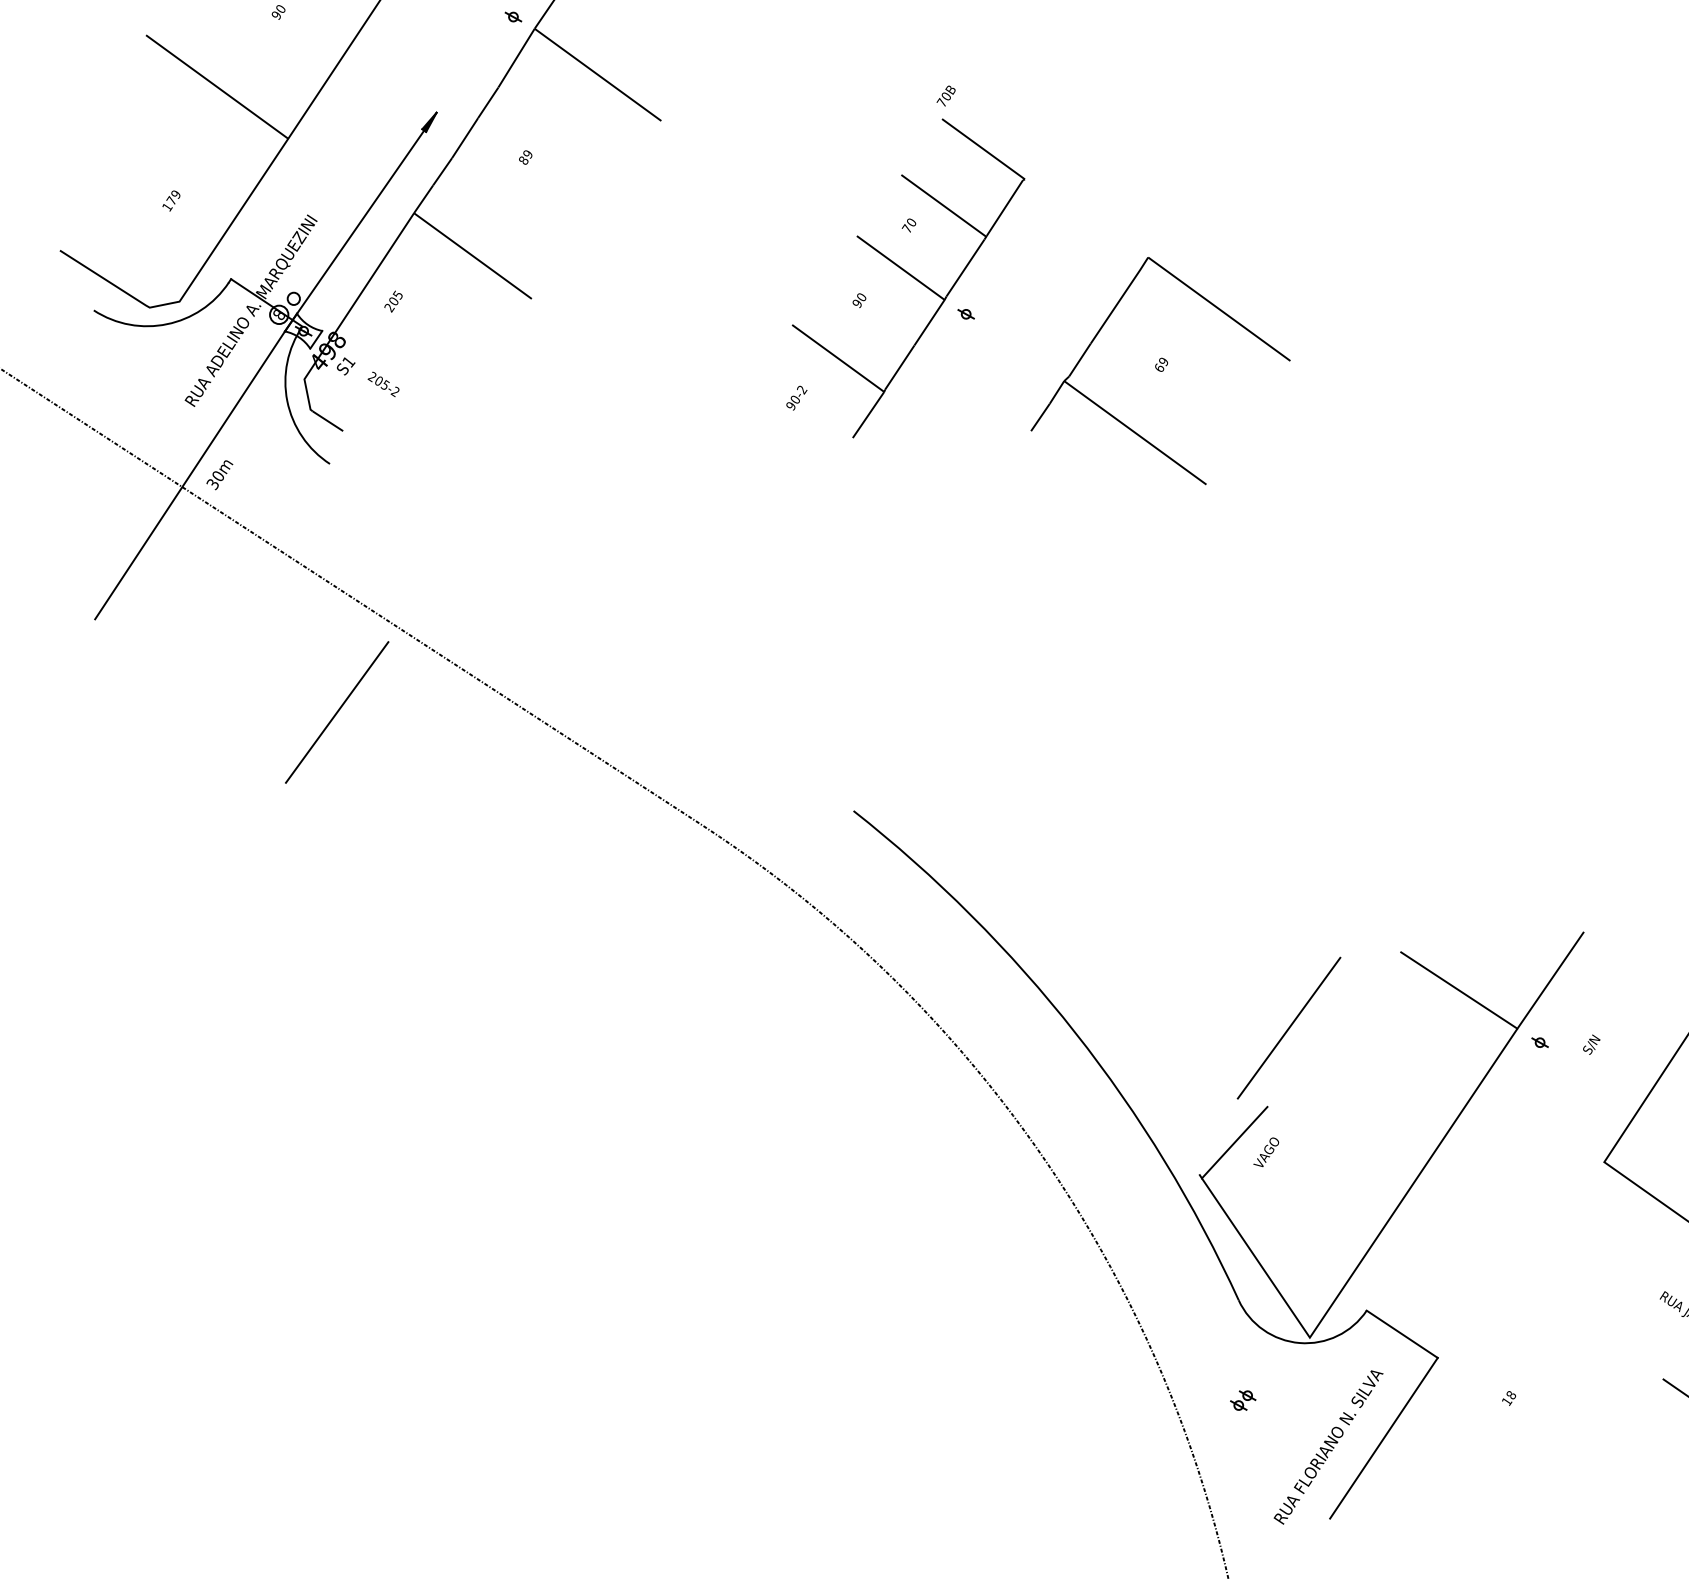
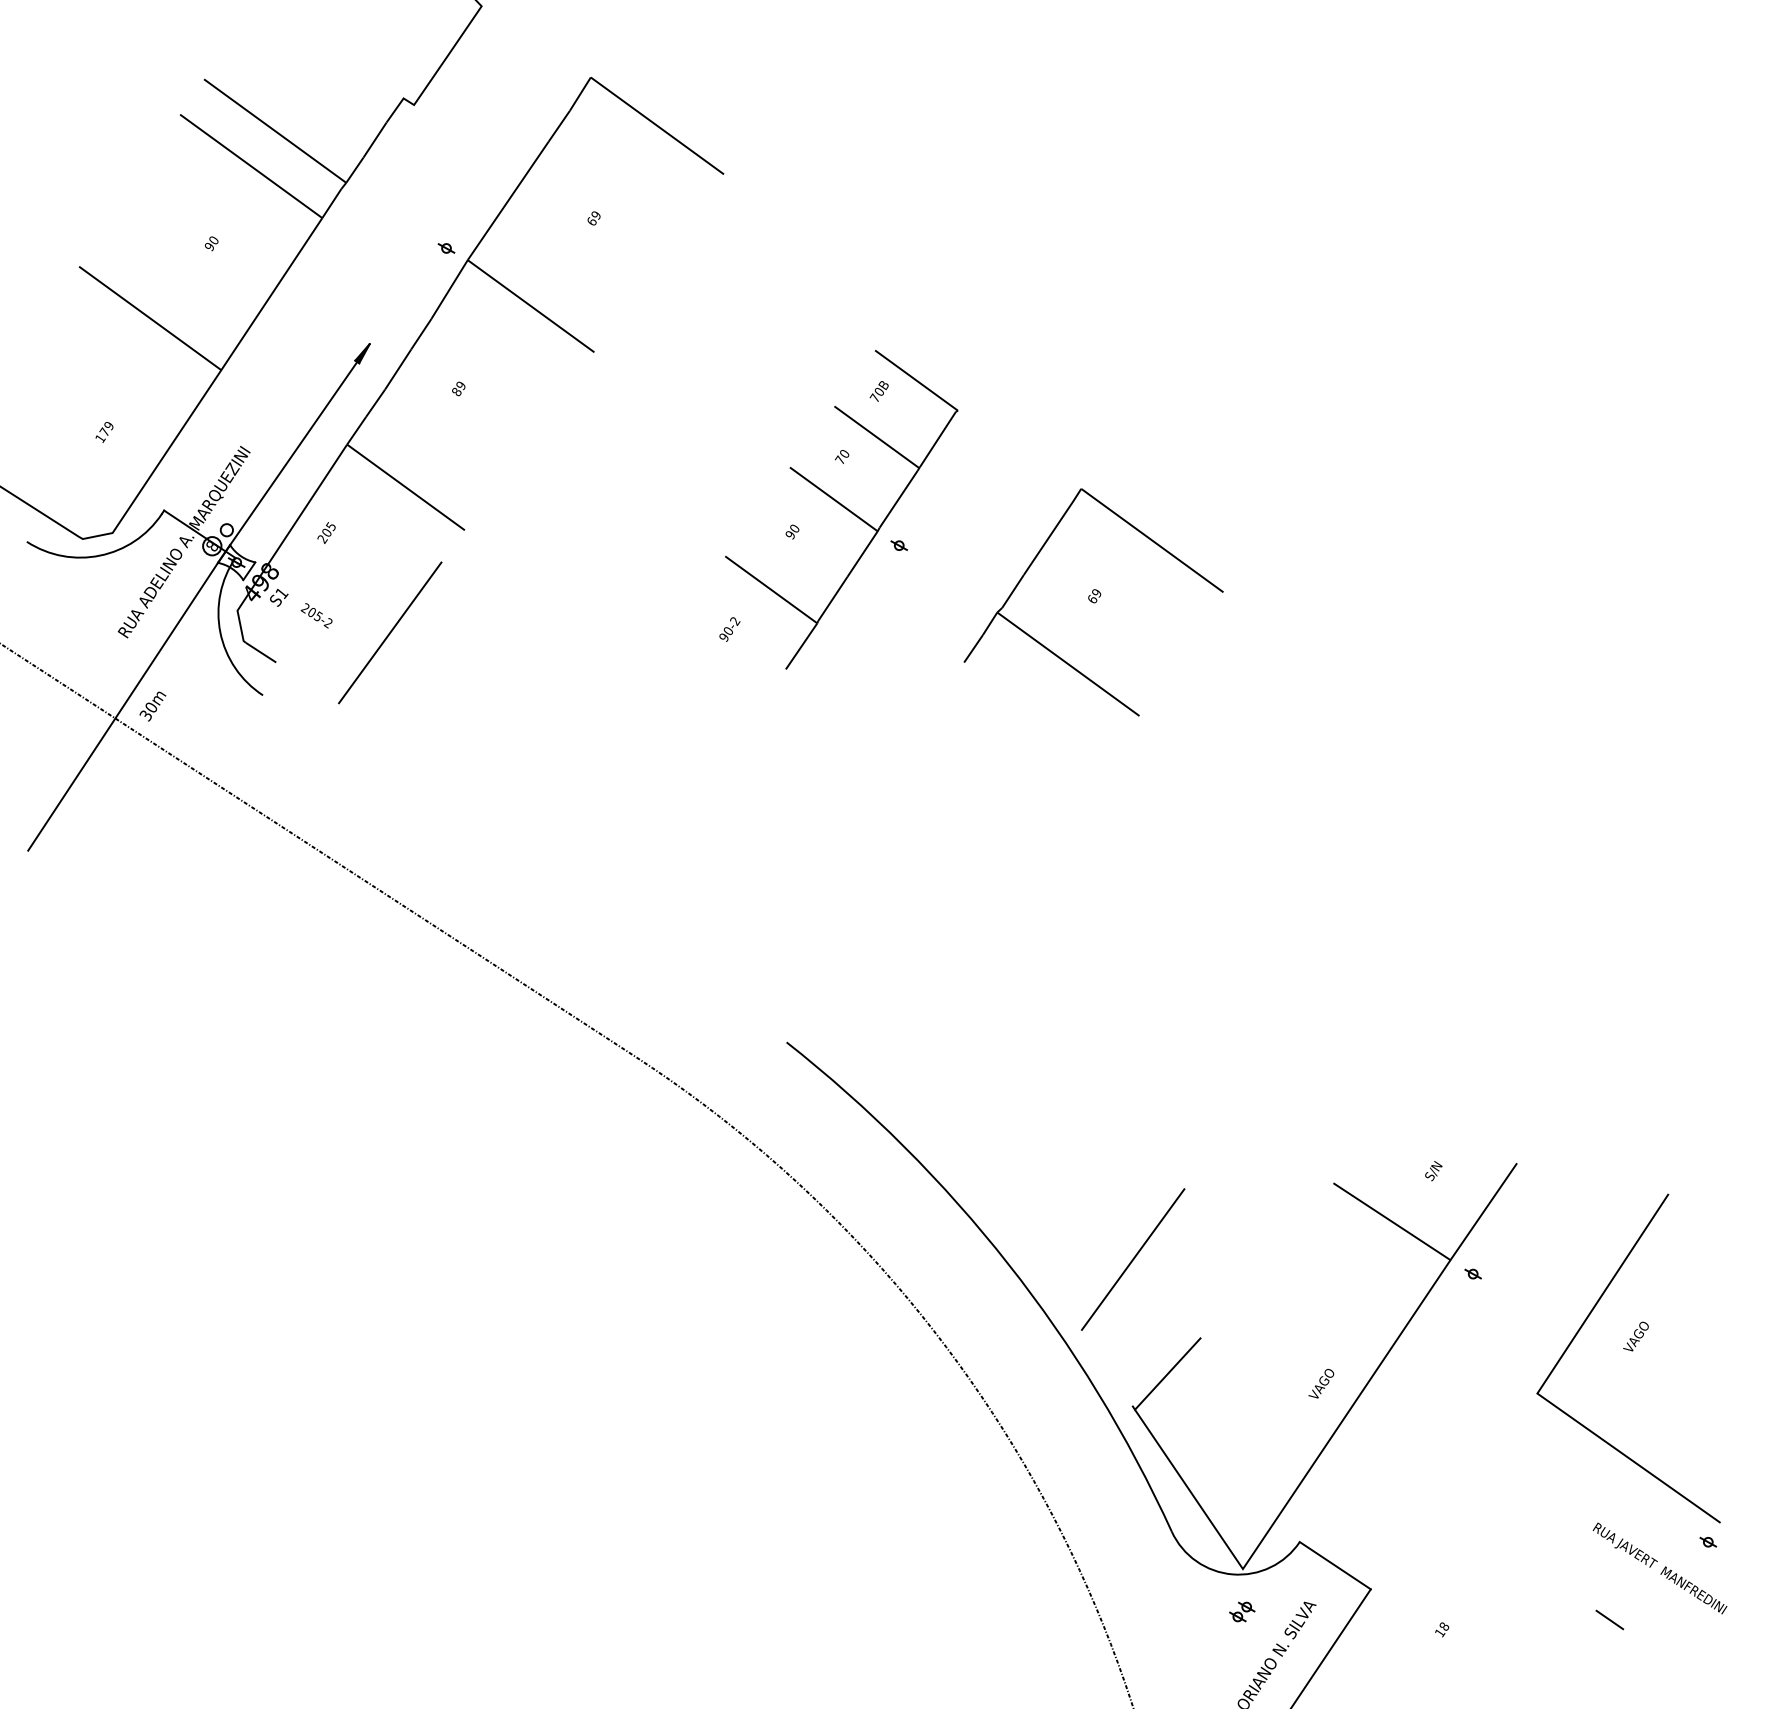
text: (945, 96) -> (878, 391), moved
line: (337, 712) -> (390, 632), moved
line: (1289, 1028) -> (1133, 1259), moved
text: (1591, 1045) -> (1433, 1171), moved
text: (1266, 1152) -> (1321, 1383), moved
part: (1243, 1400) -> (1242, 1611), moved

